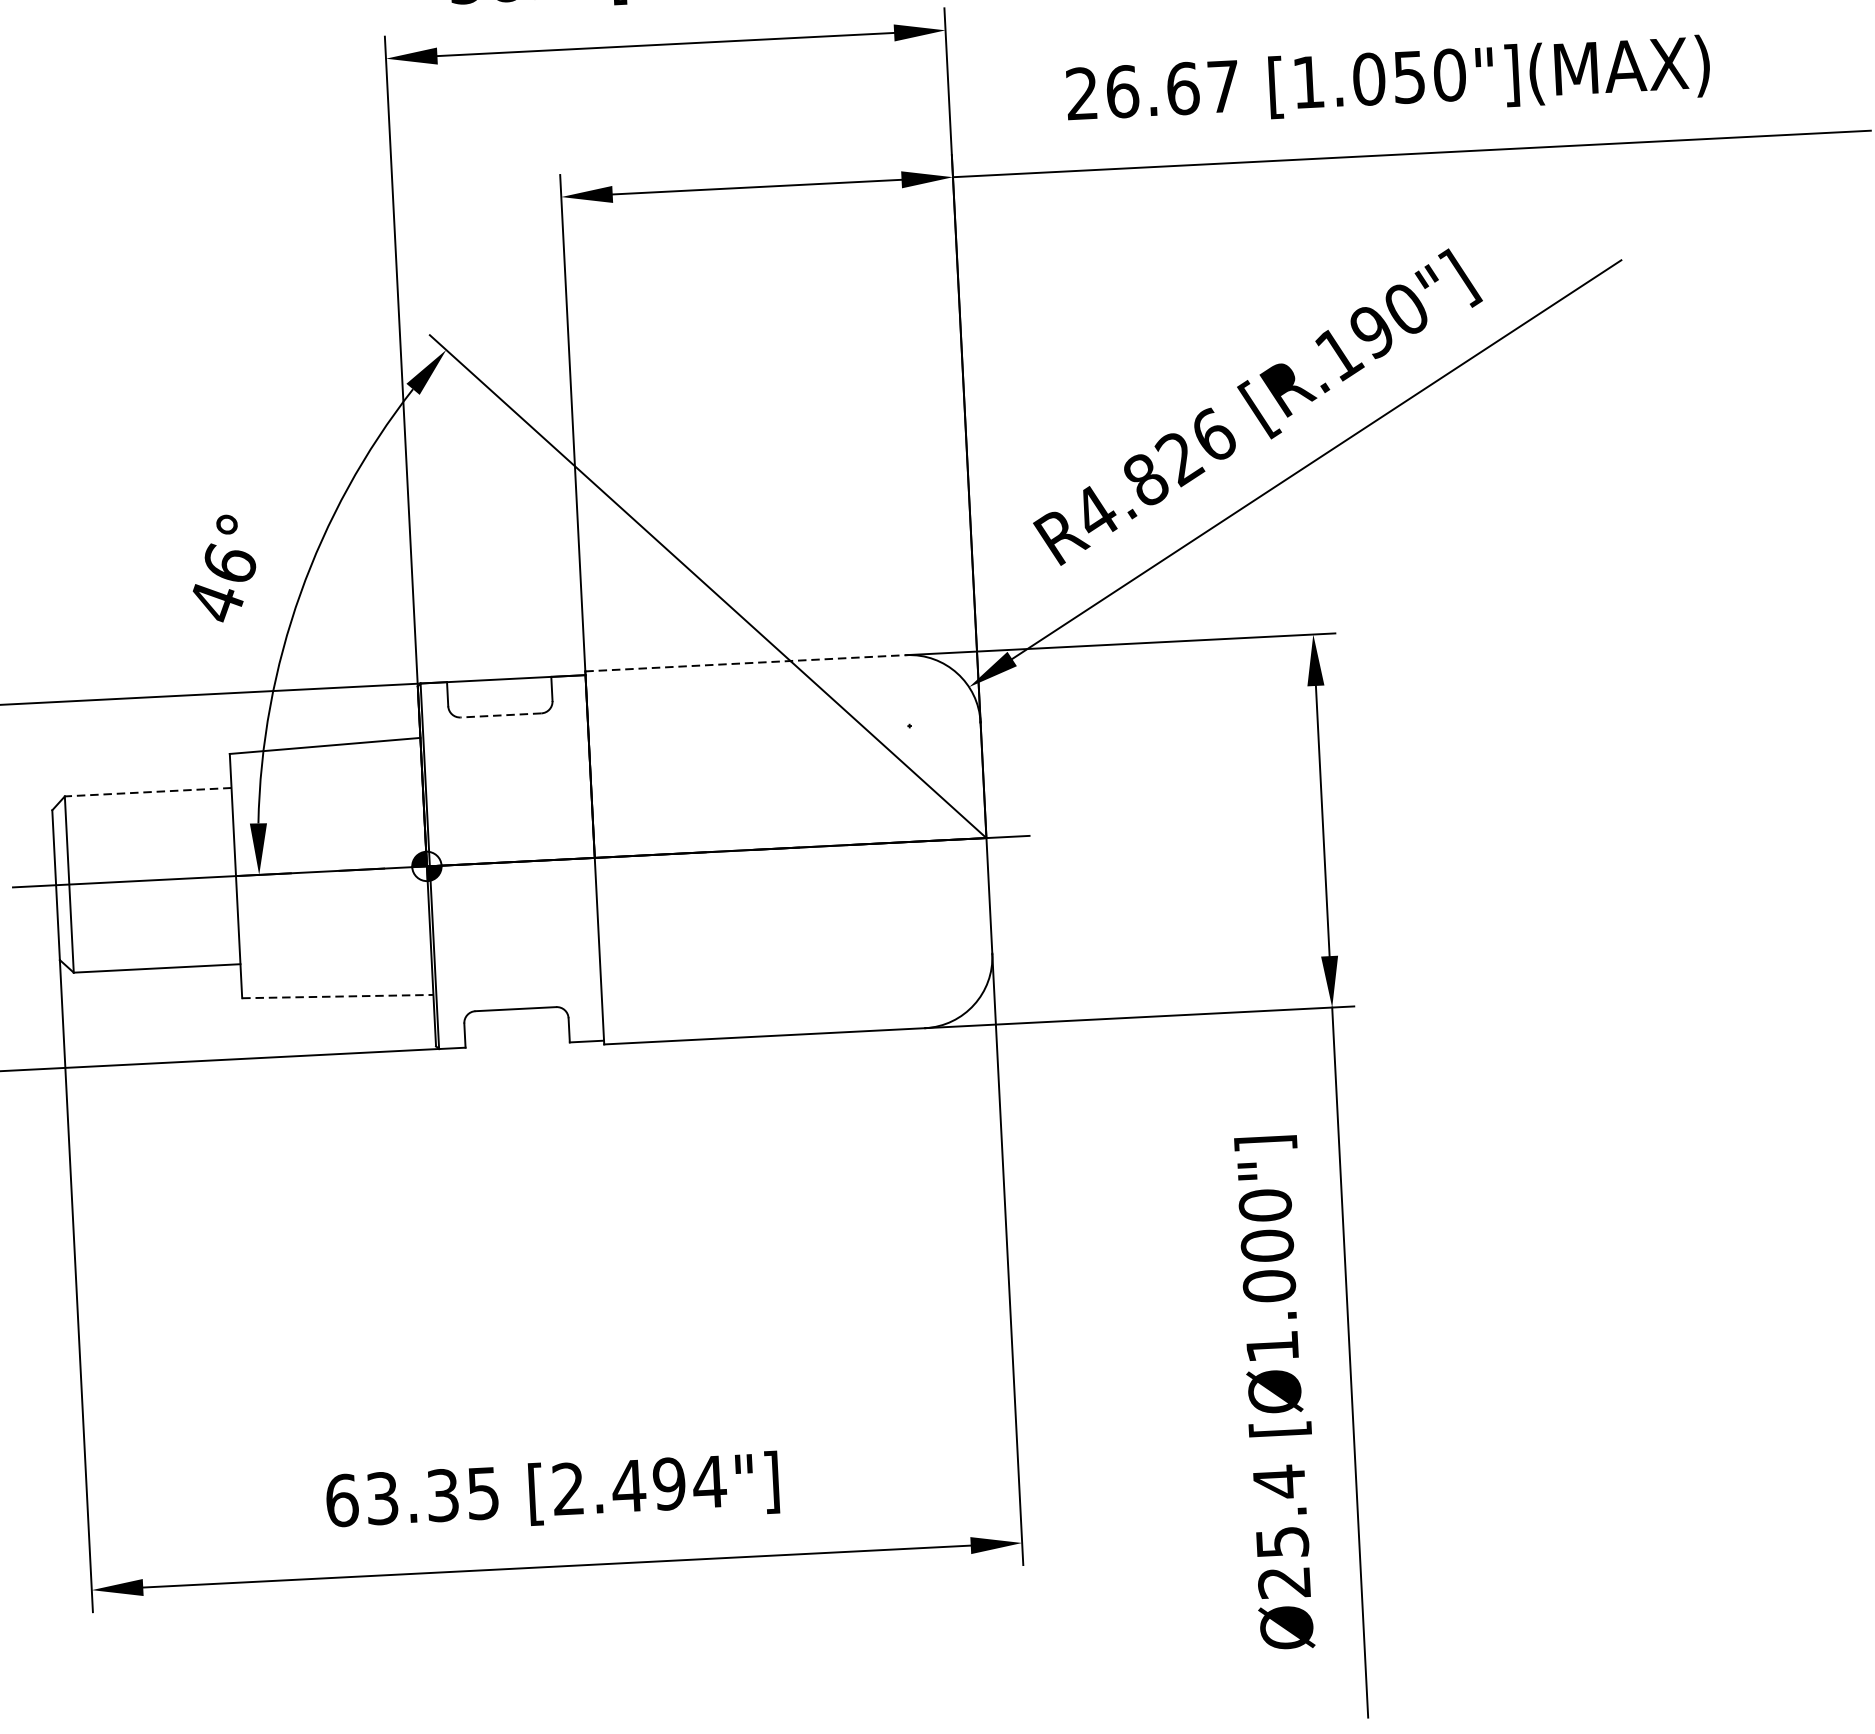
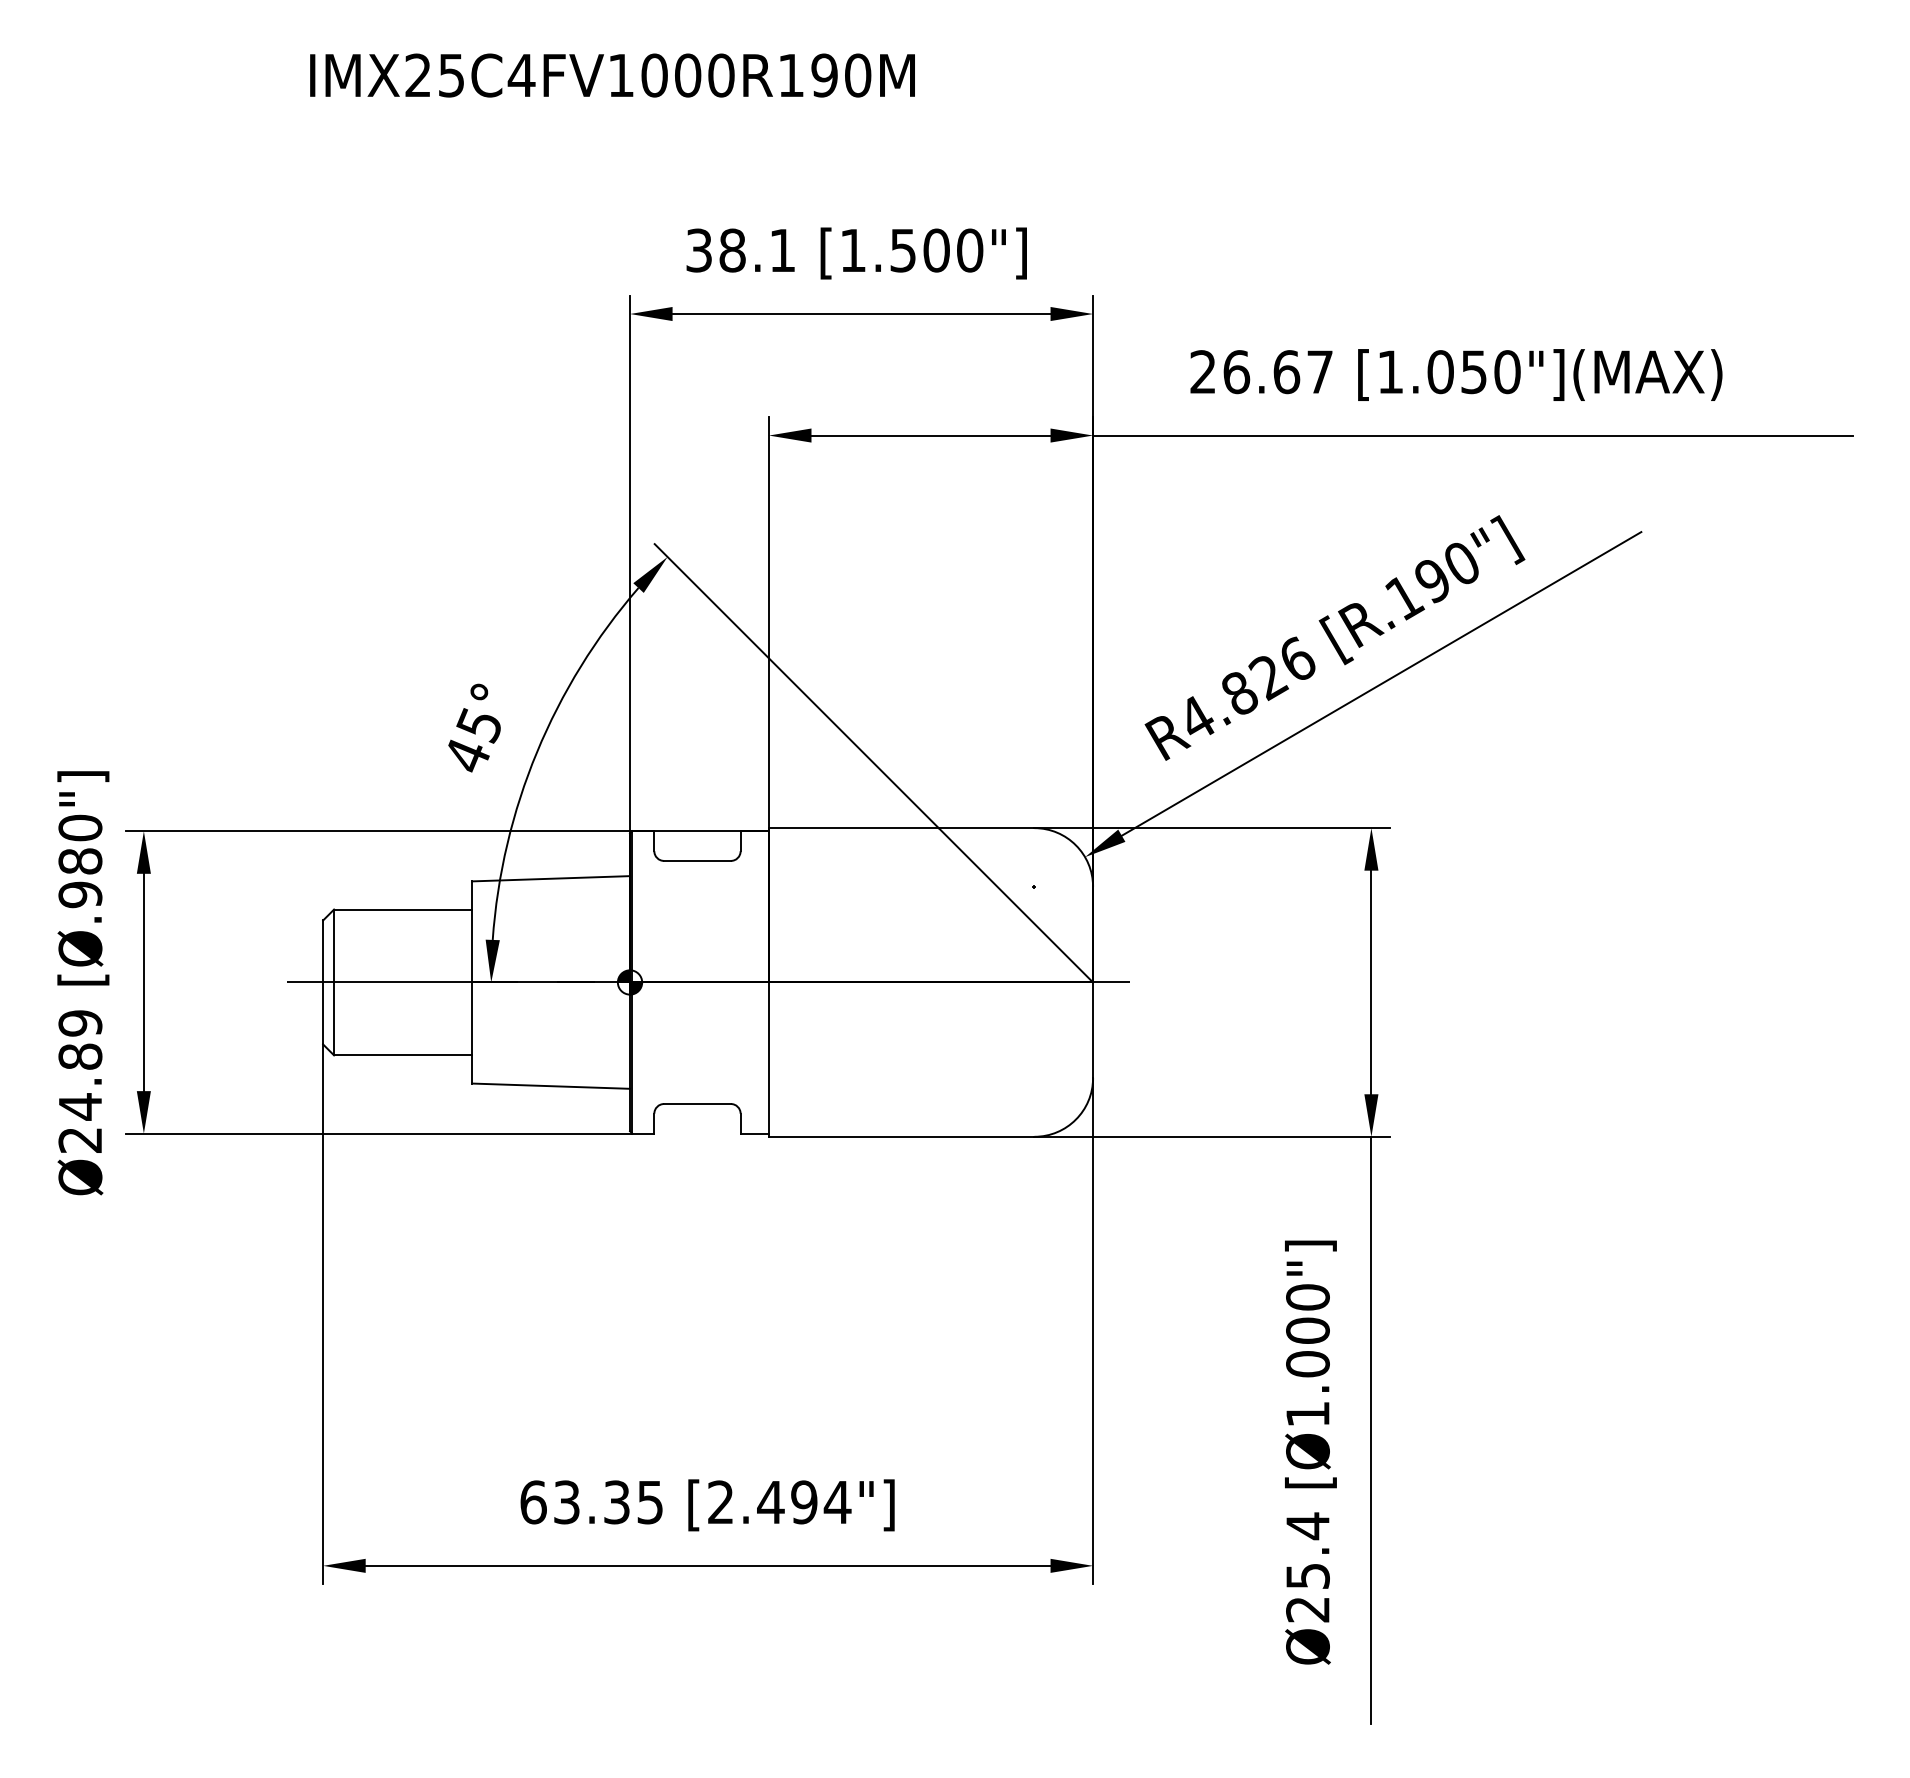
text: (228, 563) -> (478, 724), 46° -> 45°
line: (745, 663) -> (901, 828), dashed -> solid
line: (499, 714) -> (696, 860), dashed -> solid
line: (148, 792) -> (403, 909), dashed -> solid
line: (338, 996) -> (551, 1086), dashed -> solid

